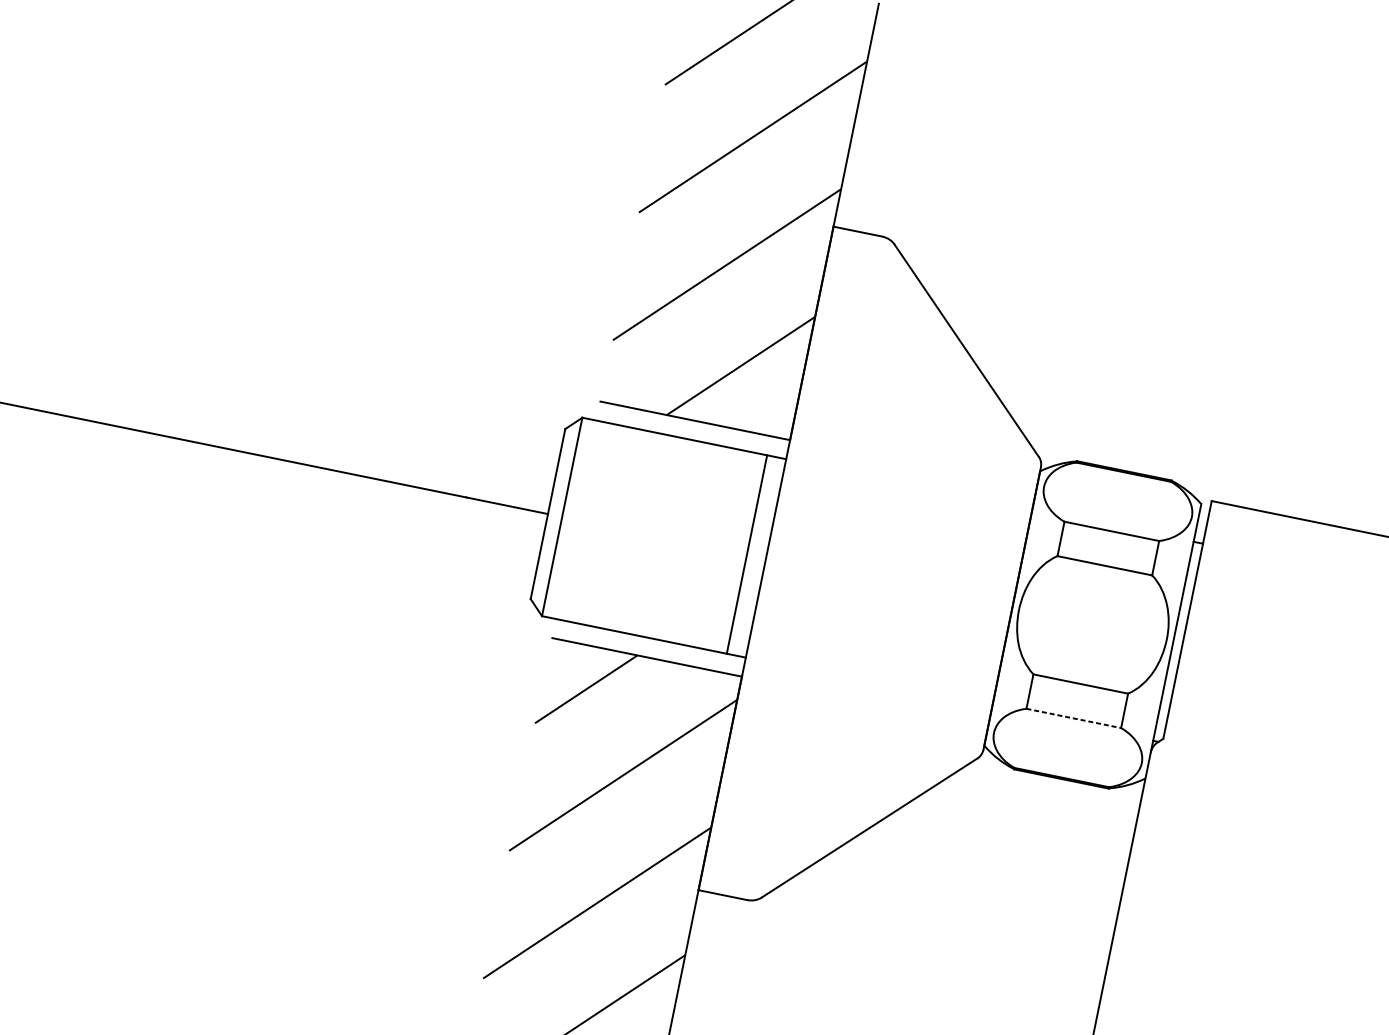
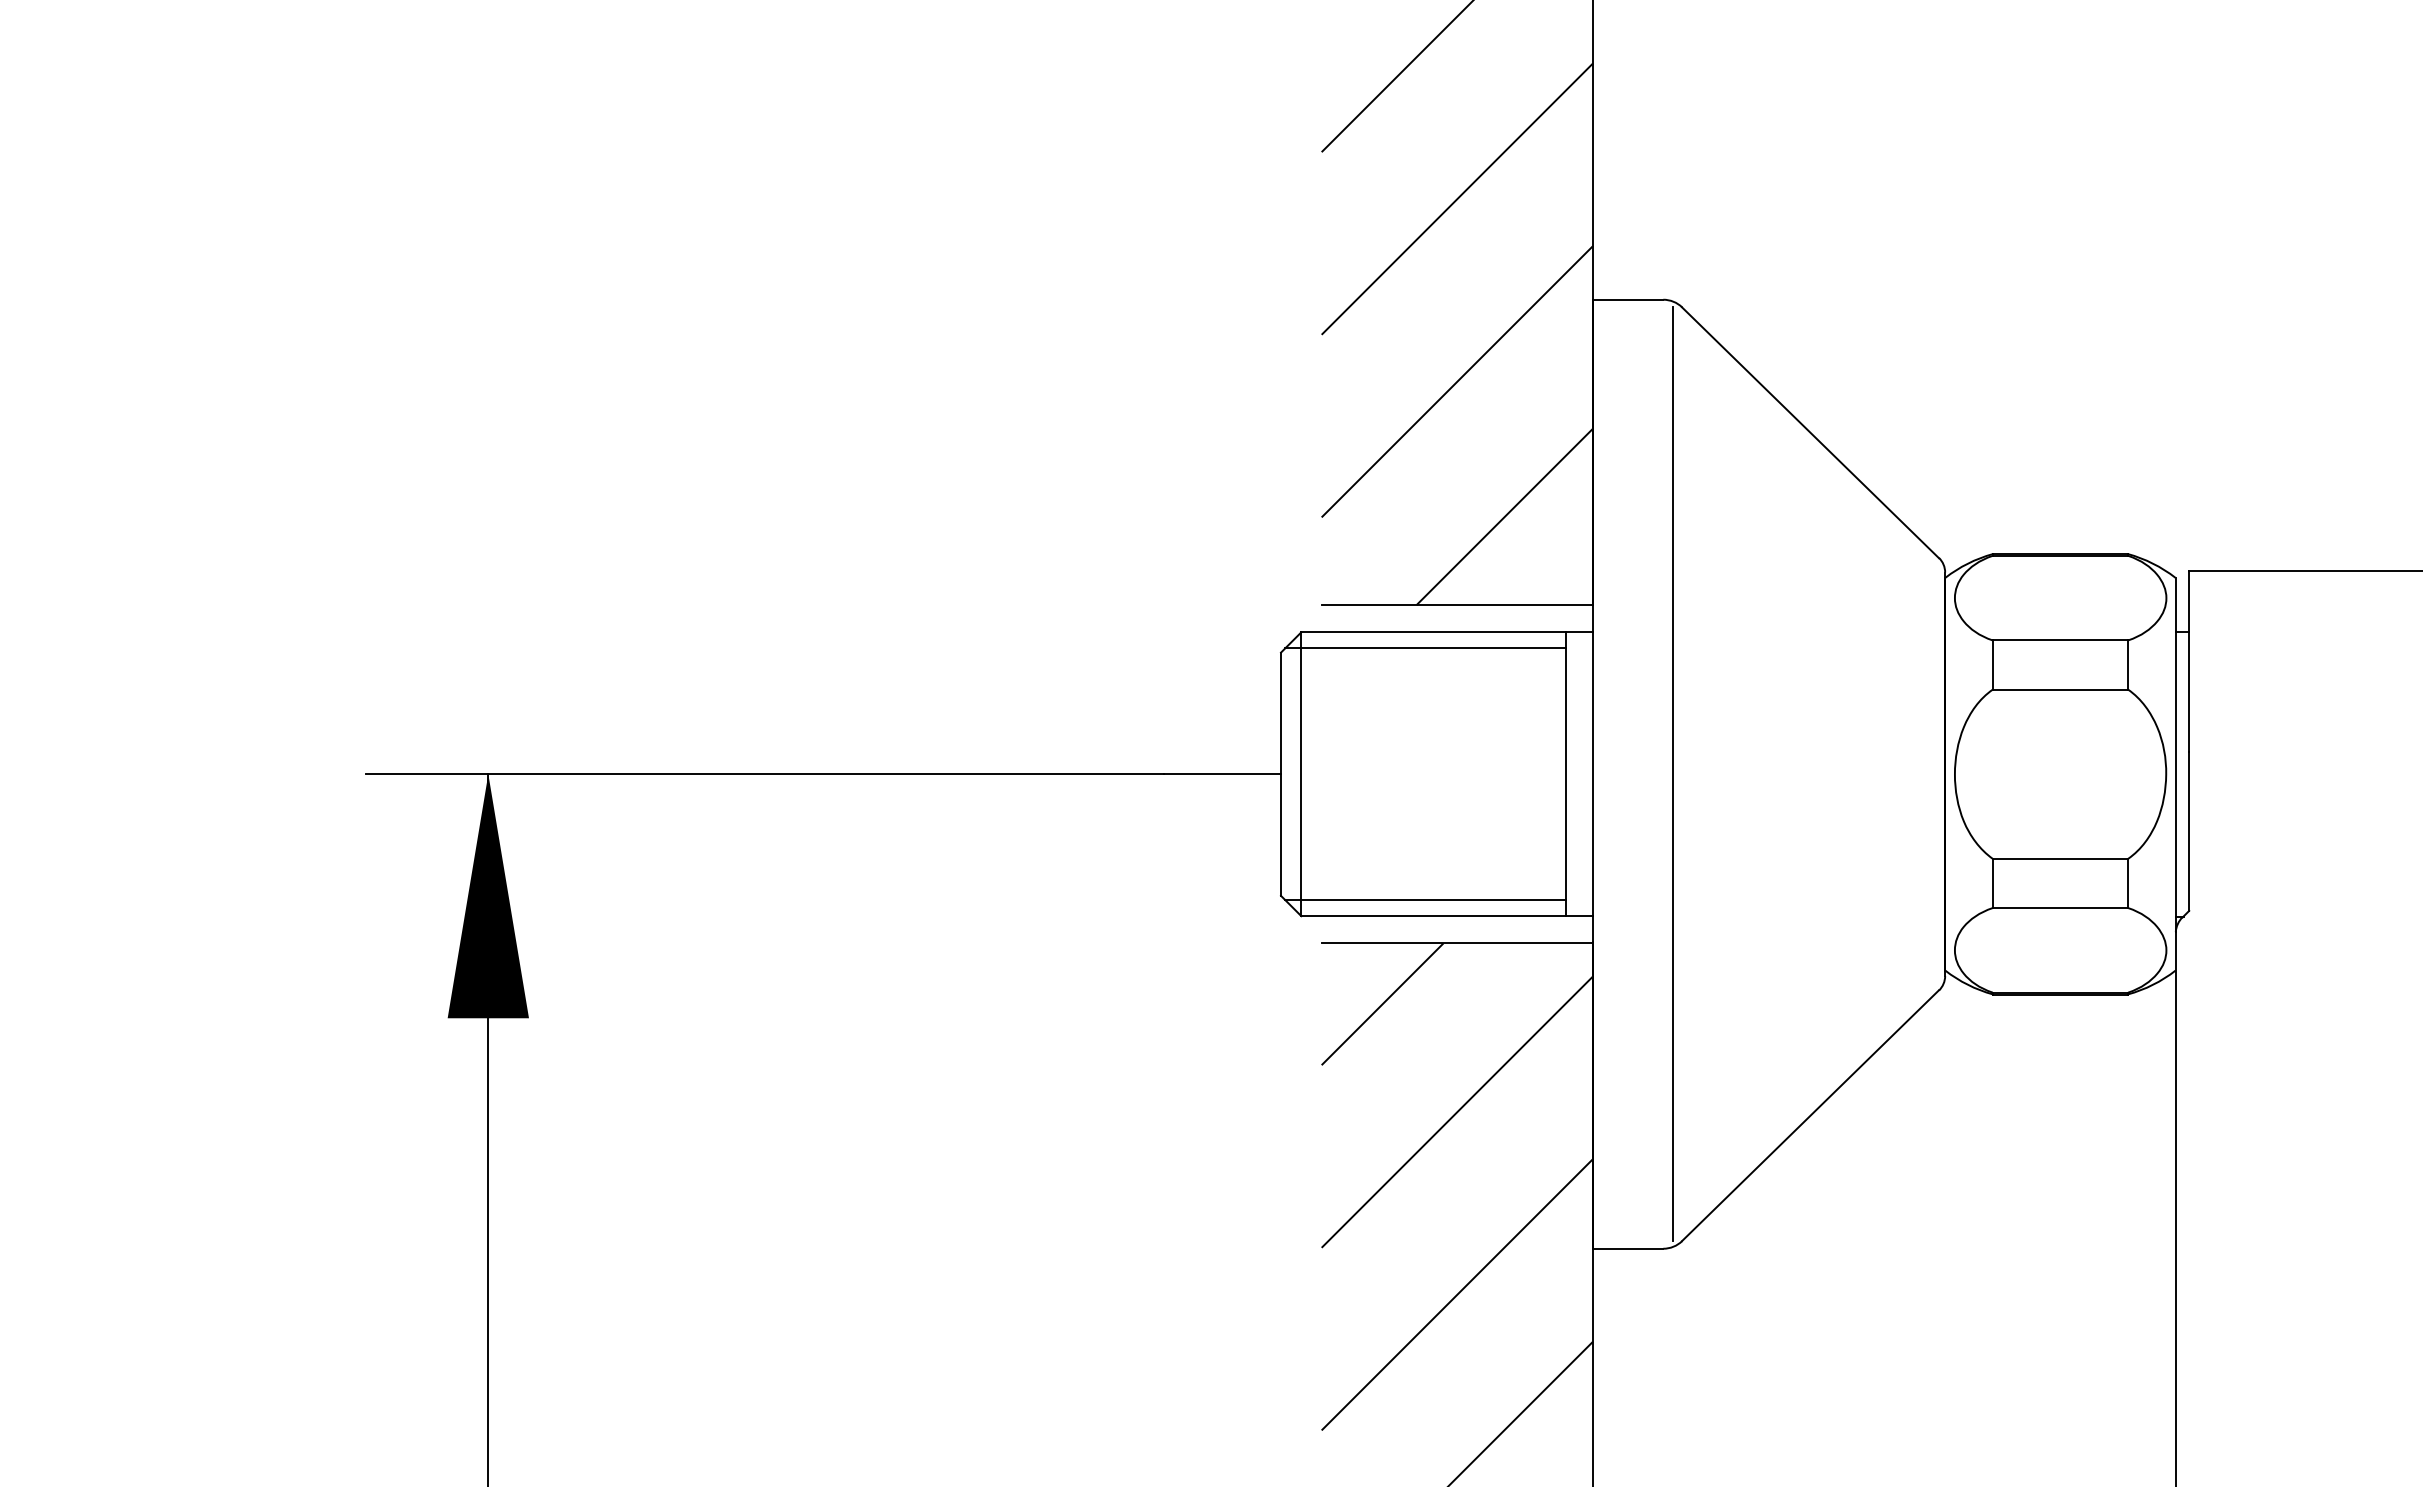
line: (667, 446) -> (1425, 647), added
line: (821, 569) -> (1672, 774), added
line: (631, 622) -> (1425, 900), added
line: (1073, 718) -> (2060, 908), dashed -> solid

